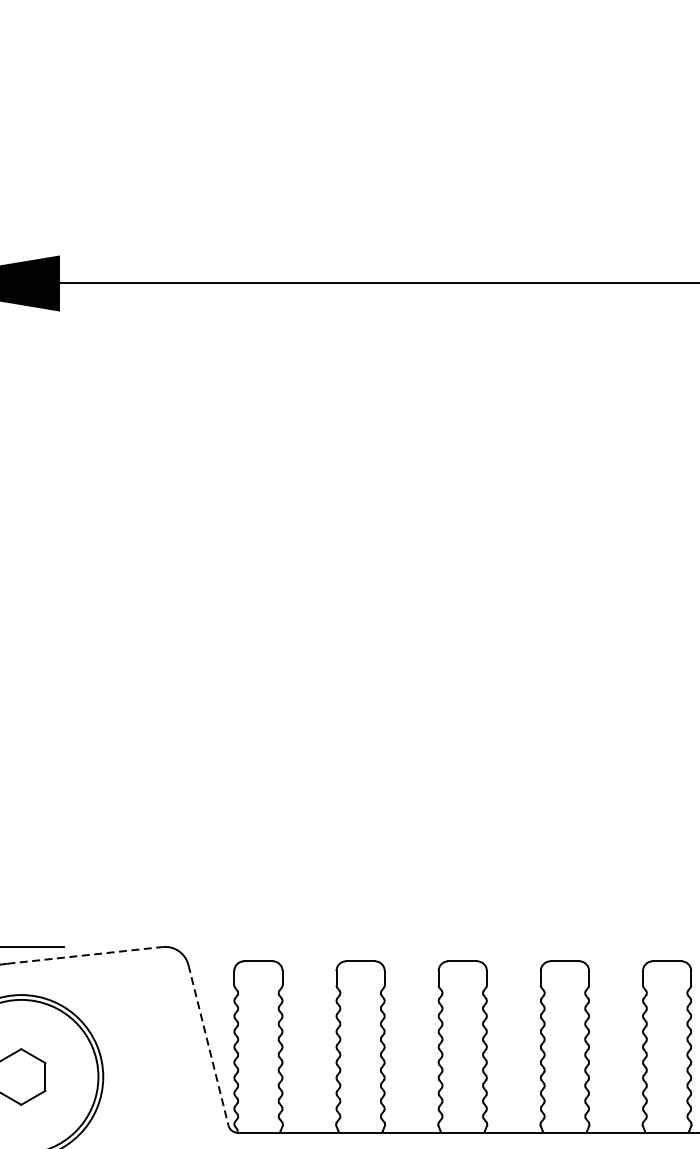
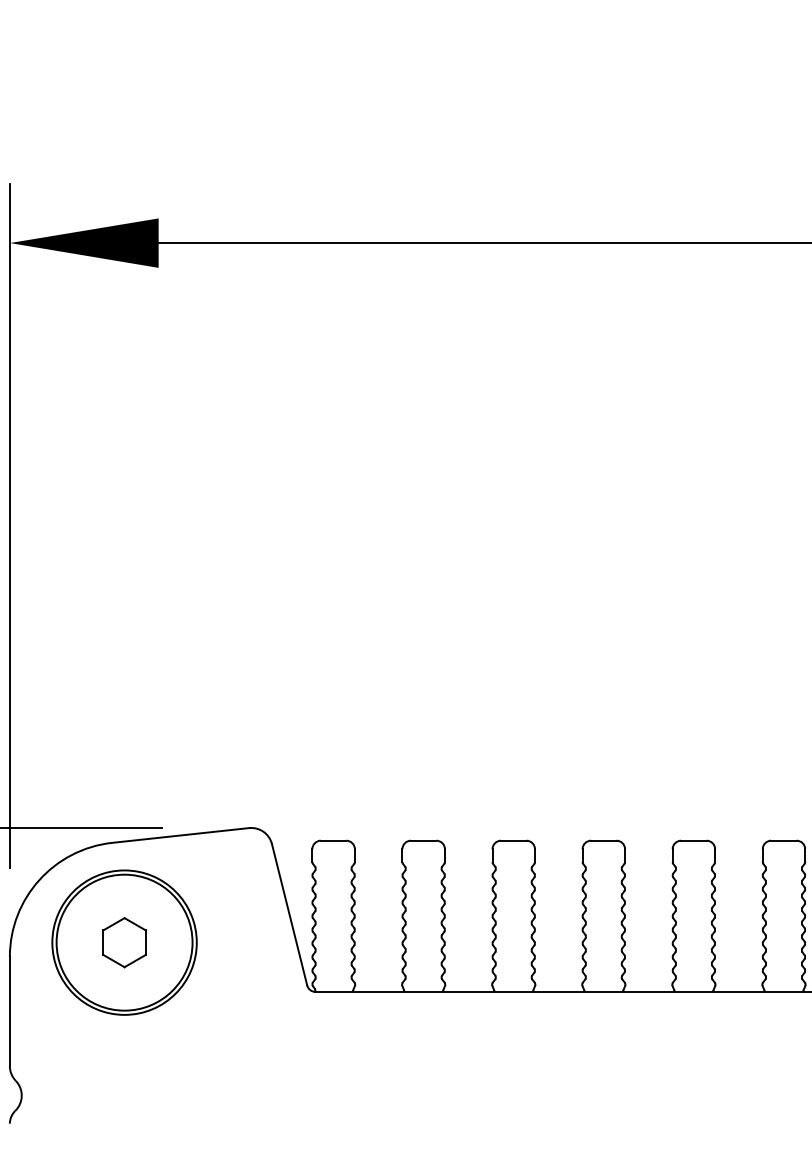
line: (84, 955) -> (180, 835), dashed -> solid
line: (208, 1045) -> (289, 914), dashed -> solid

